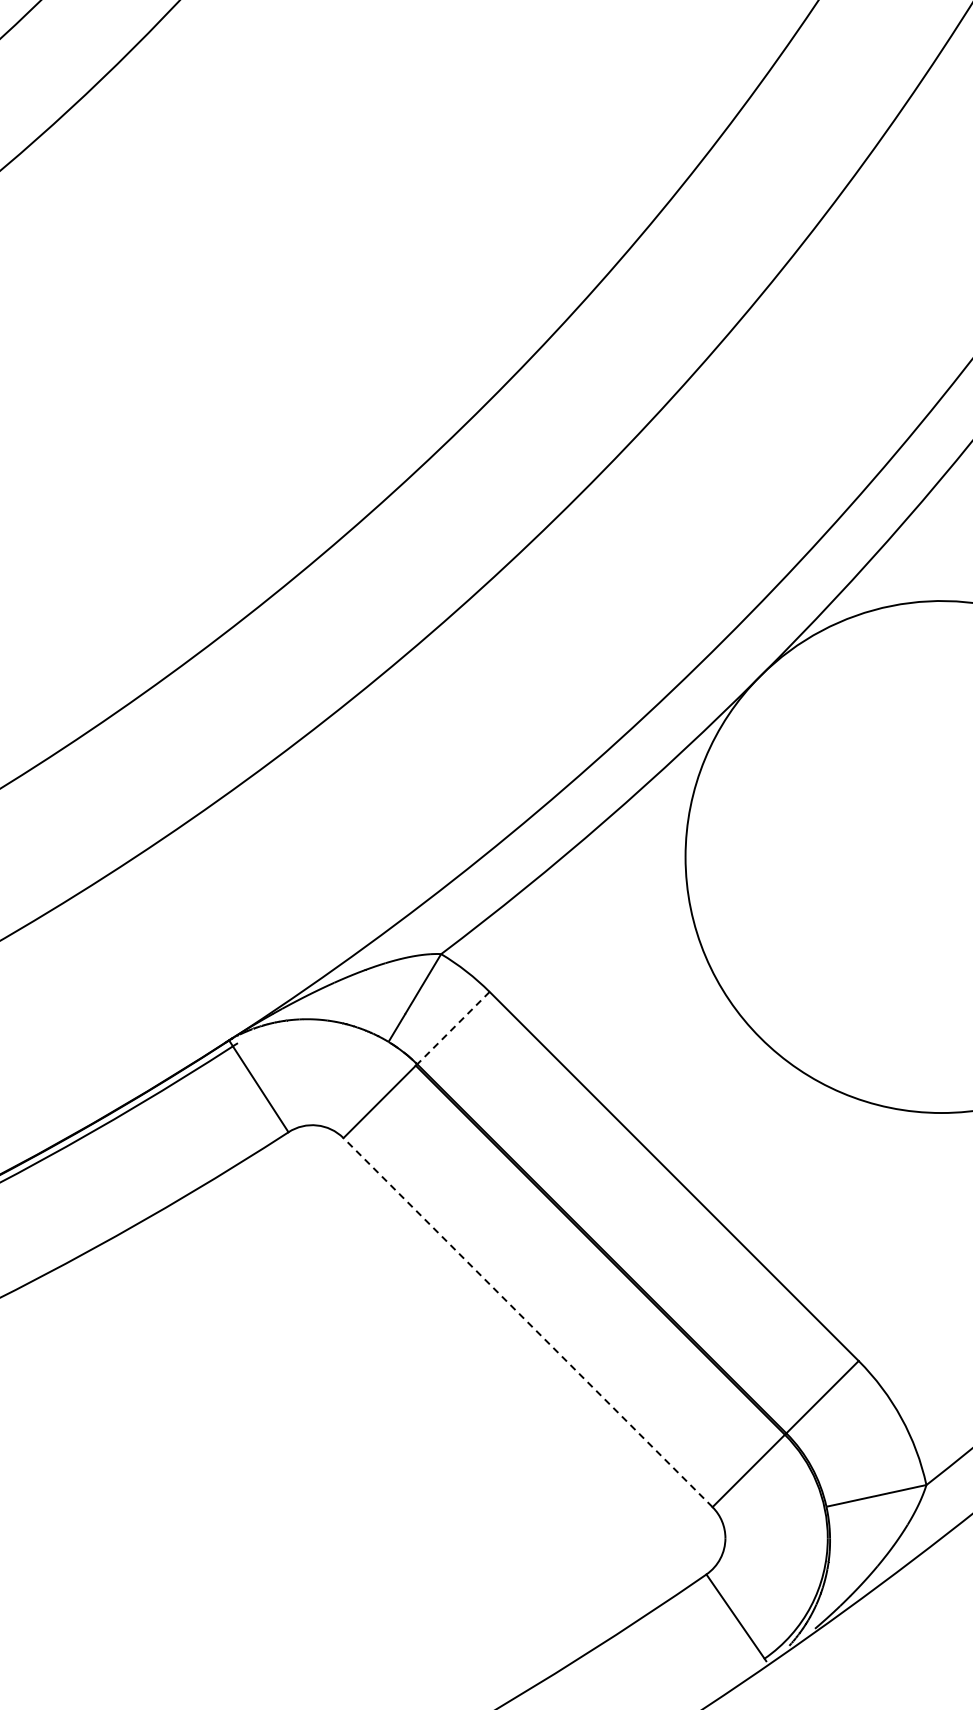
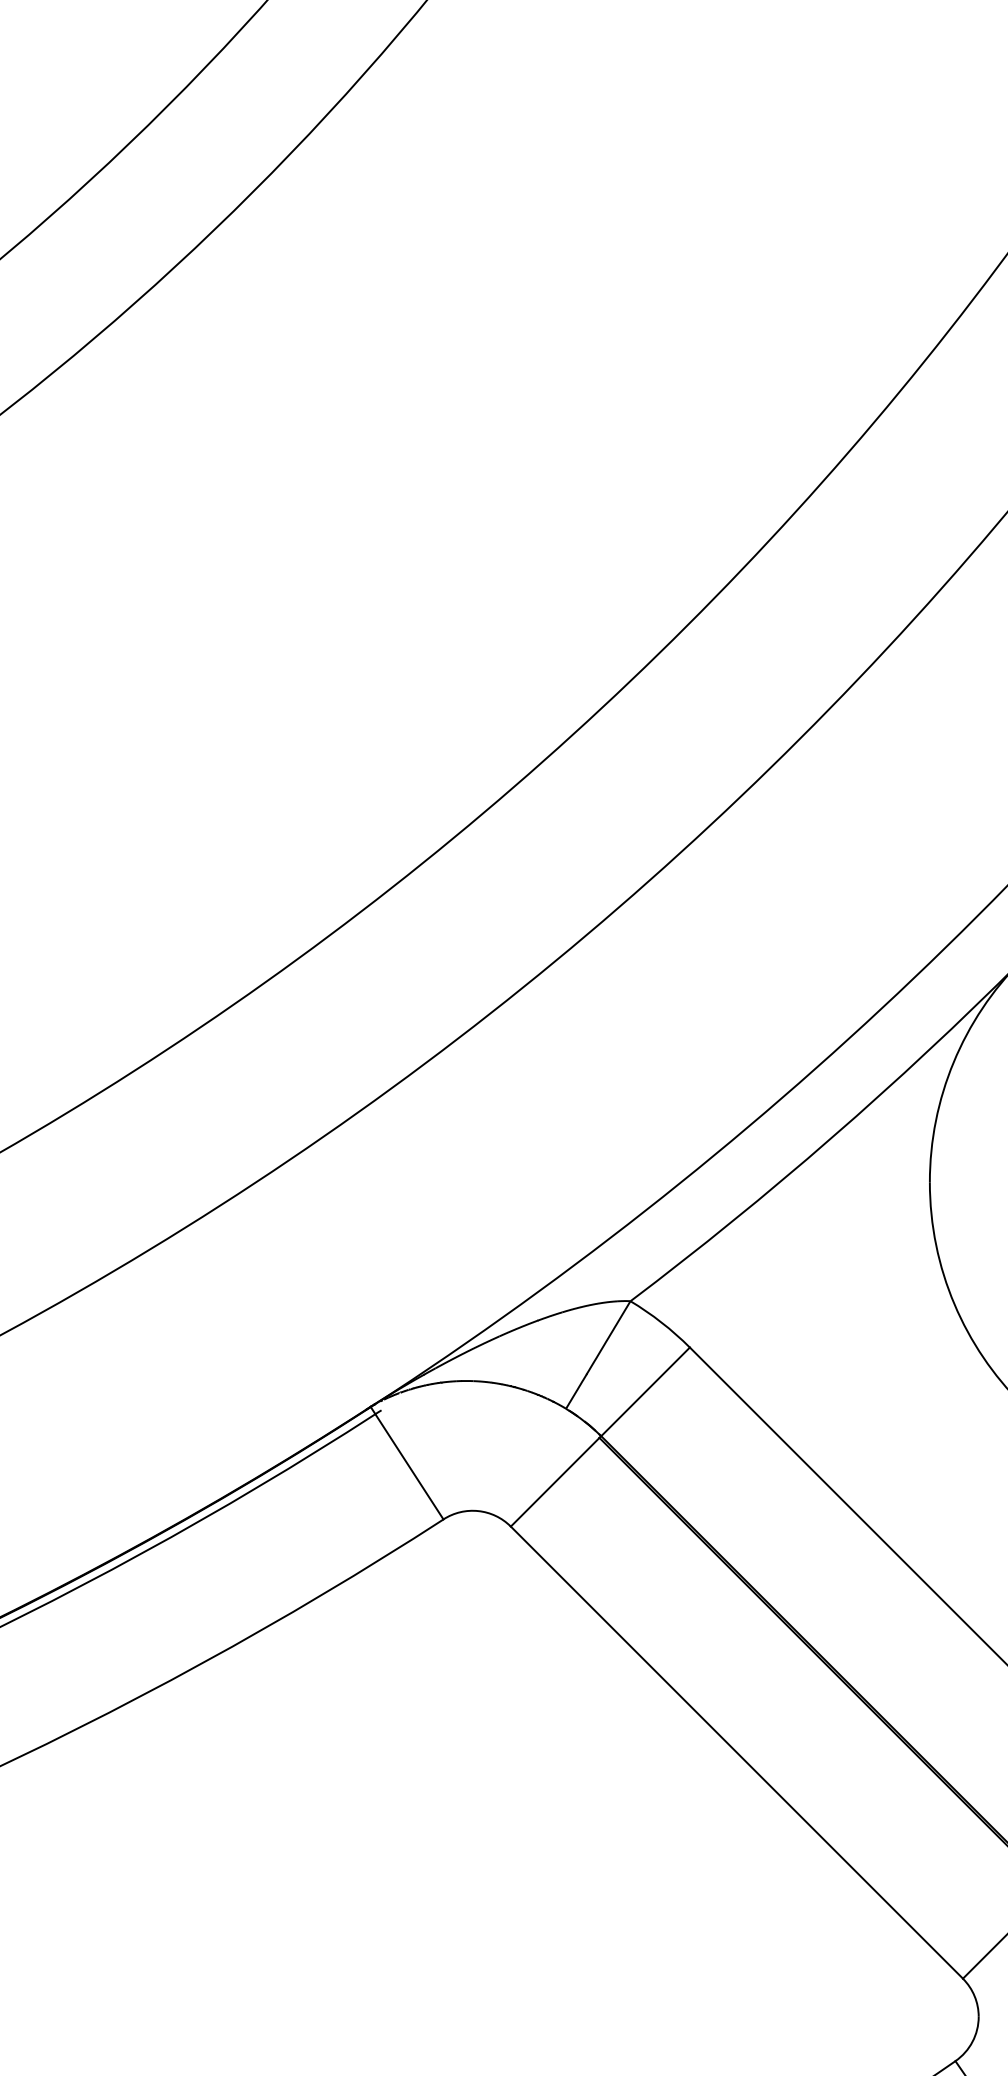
line: (453, 1028) -> (645, 1392), dashed -> solid
line: (528, 1322) -> (737, 1752), dashed -> solid

